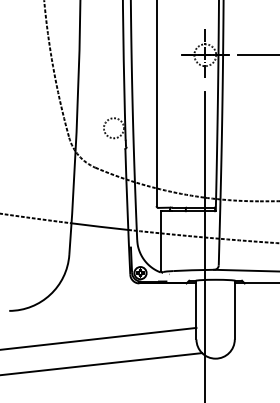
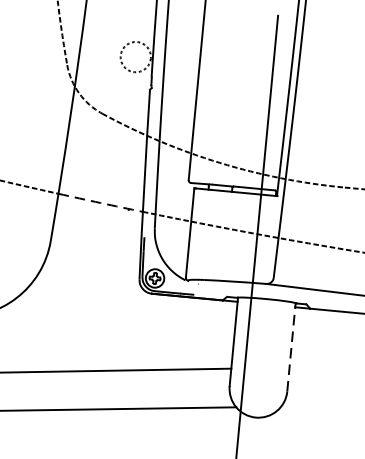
arc: (99, 226) -> (100, 202), solid -> dashed
line: (234, 309) -> (291, 346), solid -> dashed

